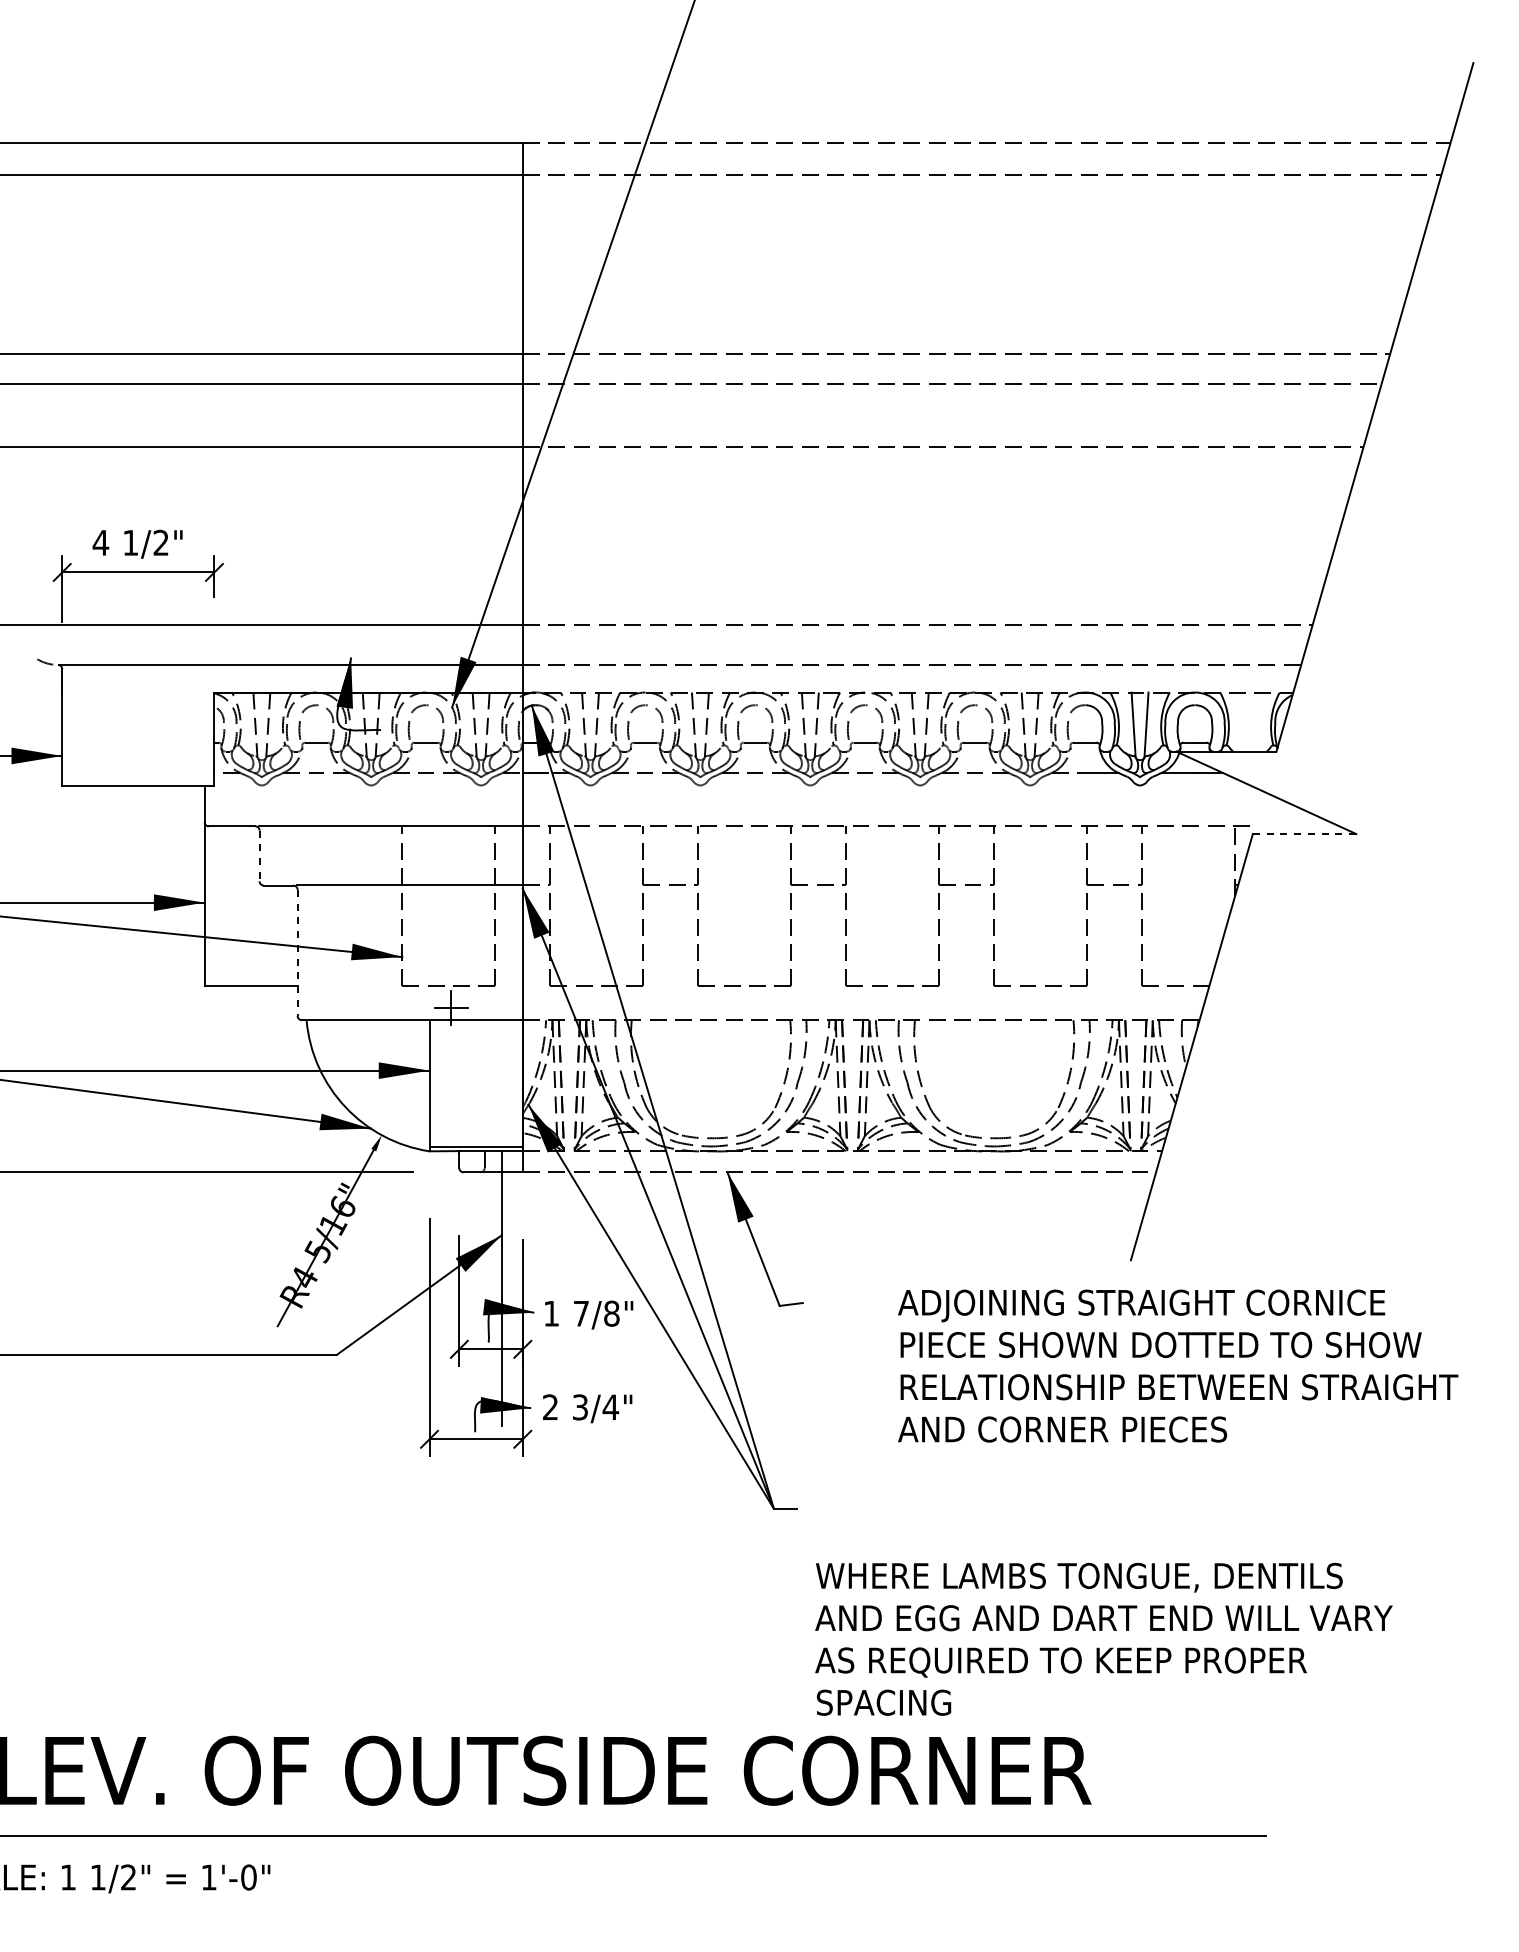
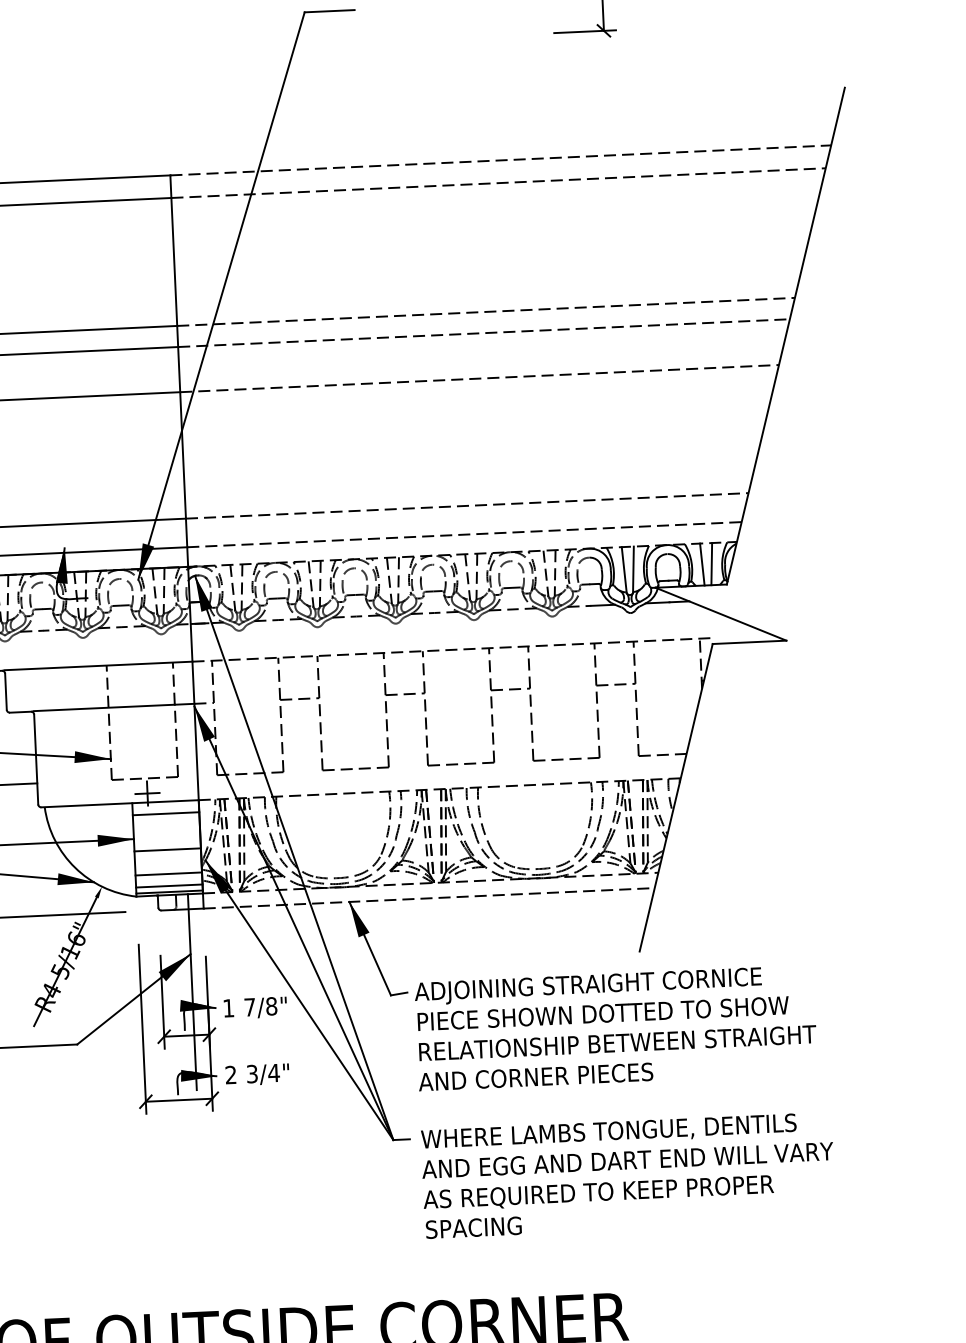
line: (1243, 721) -> (702, 564), added
line: (1256, 721) -> (711, 563), added
line: (1304, 834) -> (749, 642), dashed -> solid
line: (259, 856) -> (5, 692), dashed -> solid
line: (297, 953) -> (36, 759), dashed -> solid
line: (475, 1037) -> (165, 814), added
line: (475, 1087) -> (167, 849), added
line: (475, 1121) -> (168, 873), added
line: (475, 1138) -> (168, 885), added
text: (1178, 1365) -> (616, 1027), moved
text: (1103, 1638) -> (628, 1174), moved

